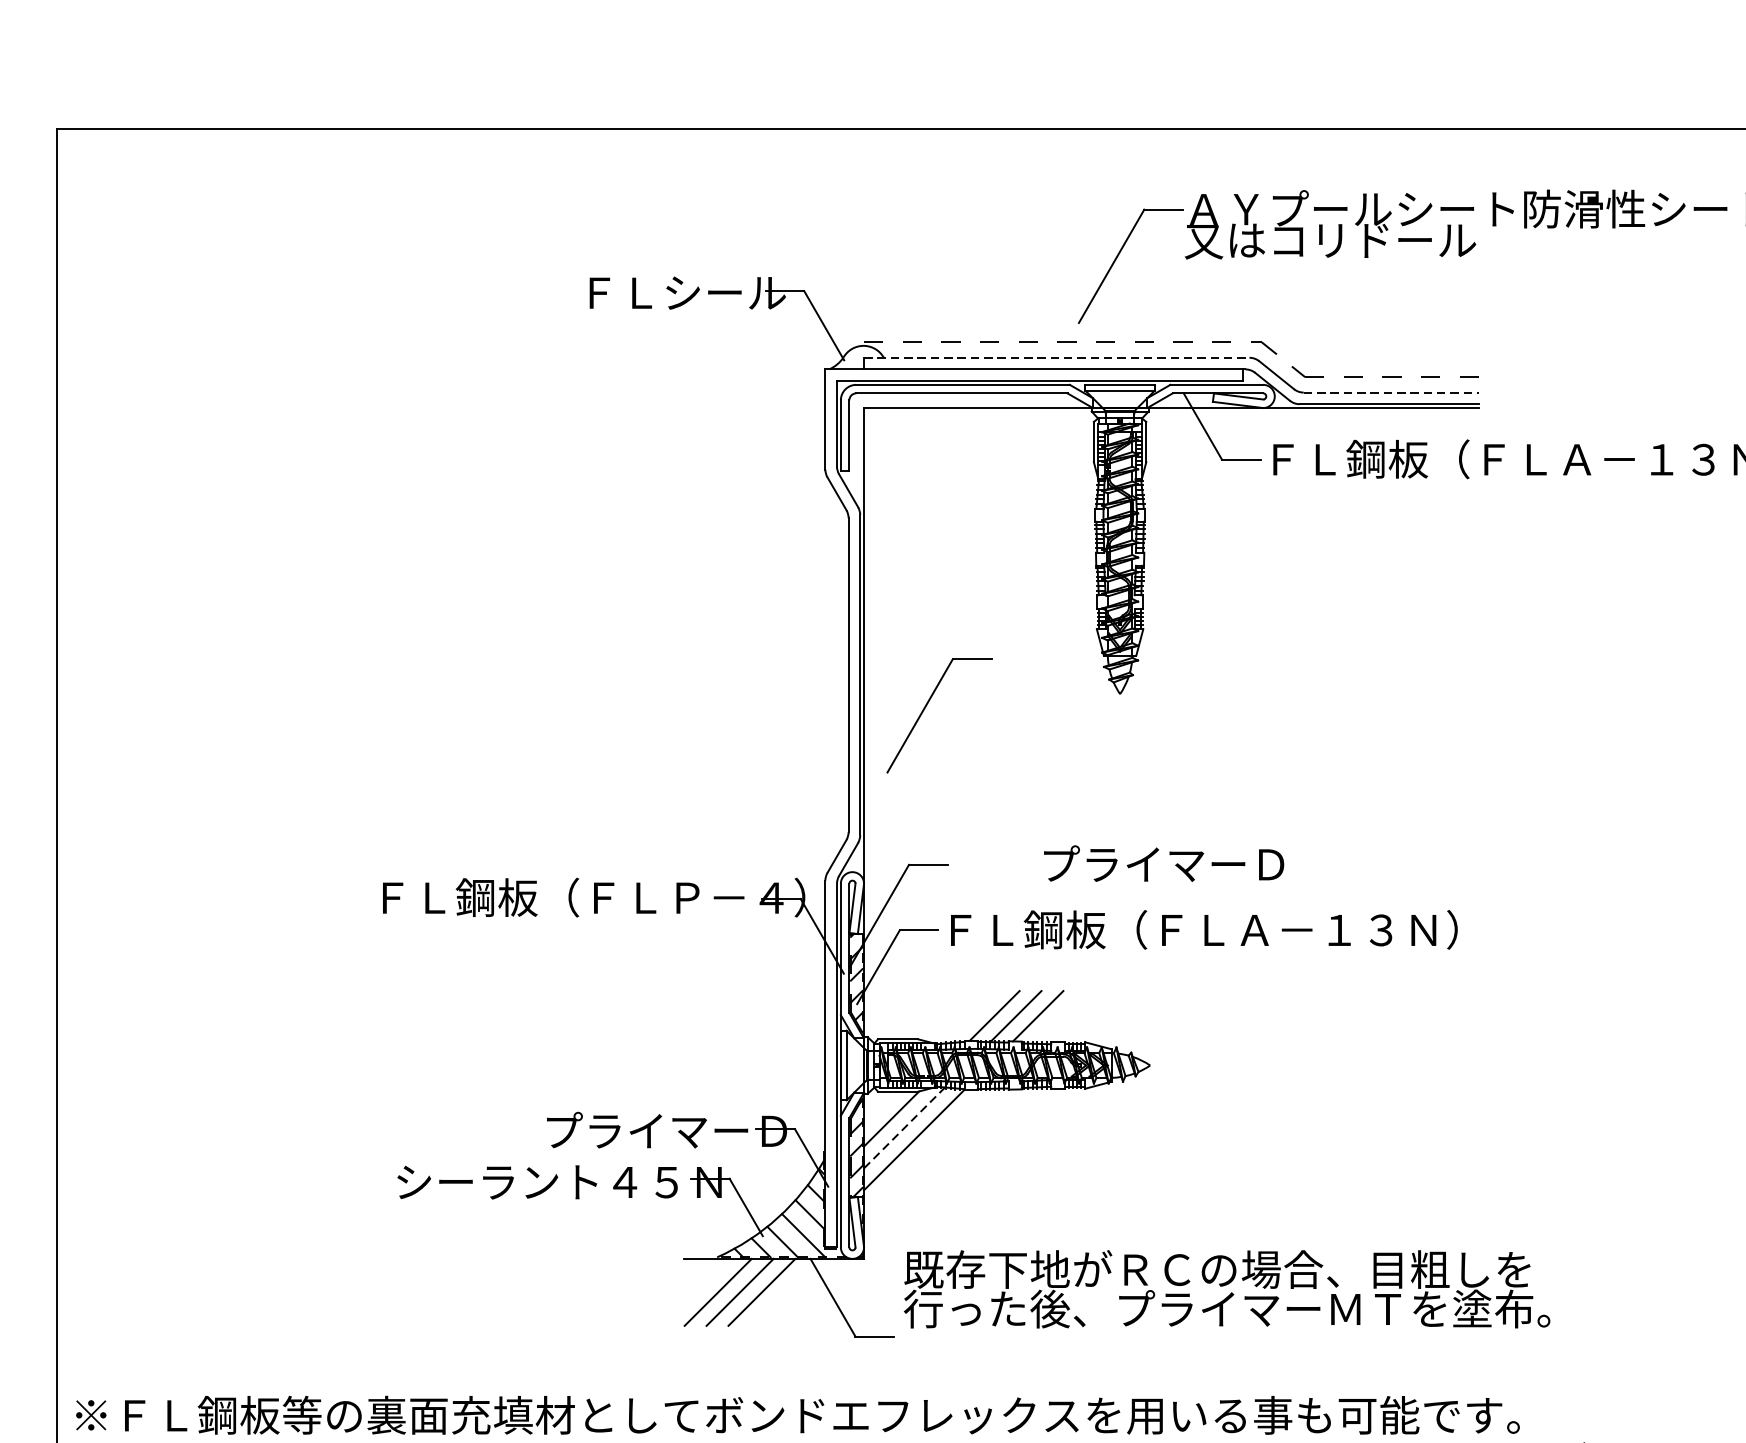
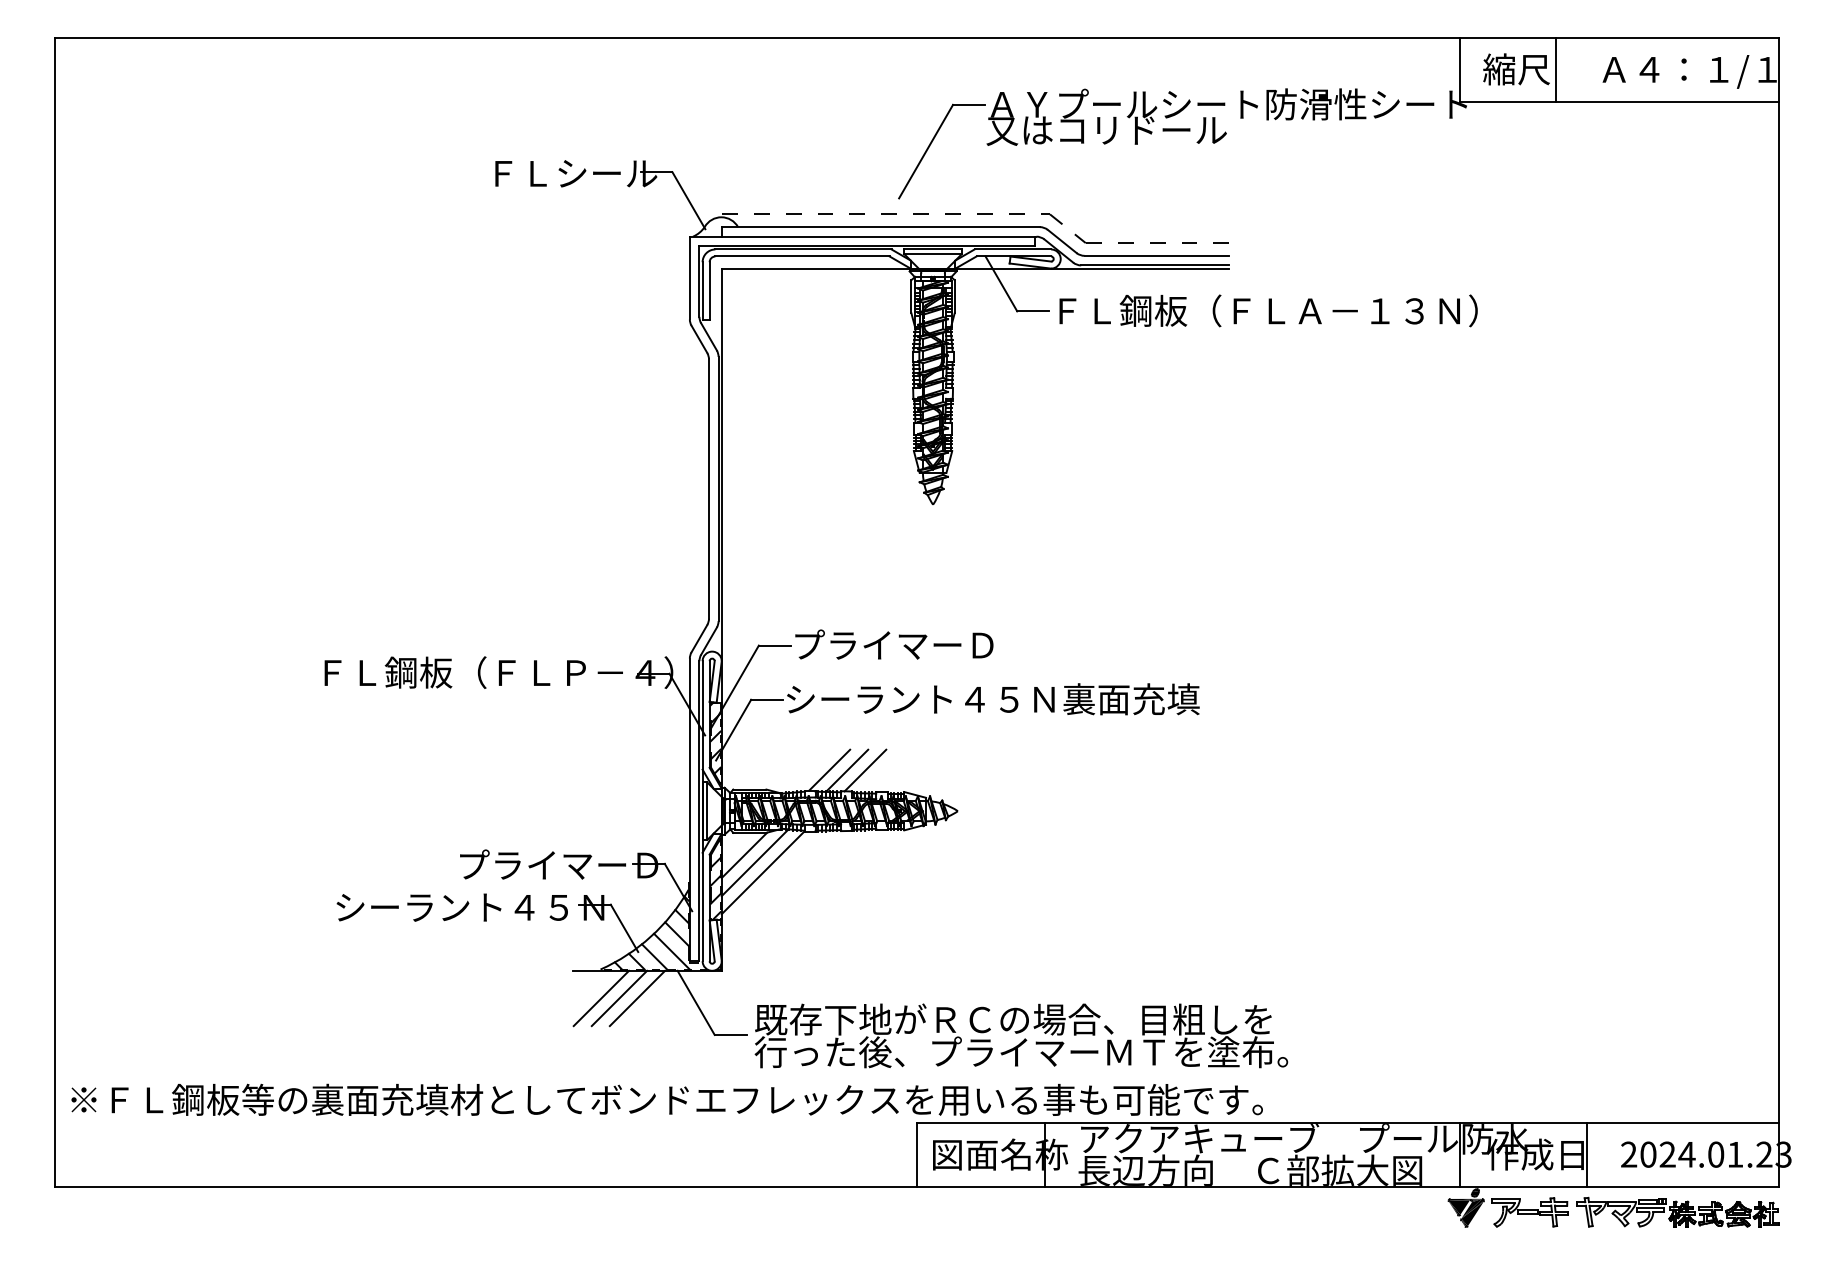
line: (1057, 358) -> (881, 227), dashed -> solid
line: (1392, 392) -> (1157, 255), dashed -> solid
part: (925, 709) -> (772, 517), removed
text: (1164, 863) -> (894, 644), moved
text: (1200, 928) -> (999, 698), ＦＬ鋼板（ＦＬＡ－１３Ｎ） -> シーラント４５Ｎ裏面充填
line: (904, 1127) -> (755, 862), dashed -> solid
text: (1227, 1288) -> (1021, 1035), moved

